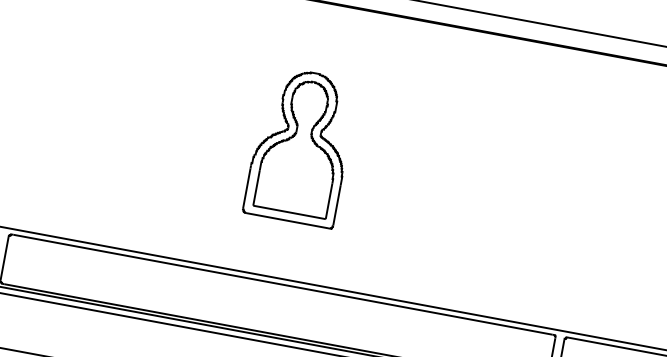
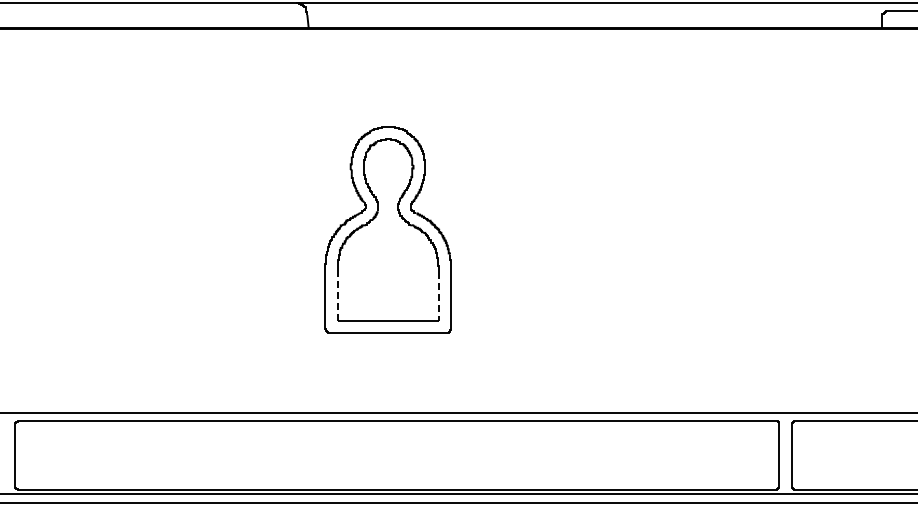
line: (256, 187) -> (337, 296), solid -> dashed
line: (329, 201) -> (439, 296), solid -> dashed

